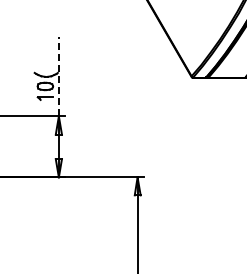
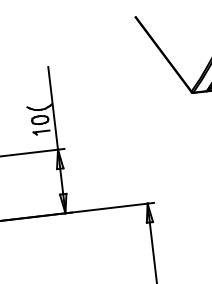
line: (58, 76) -> (52, 108), dashed -> solid

